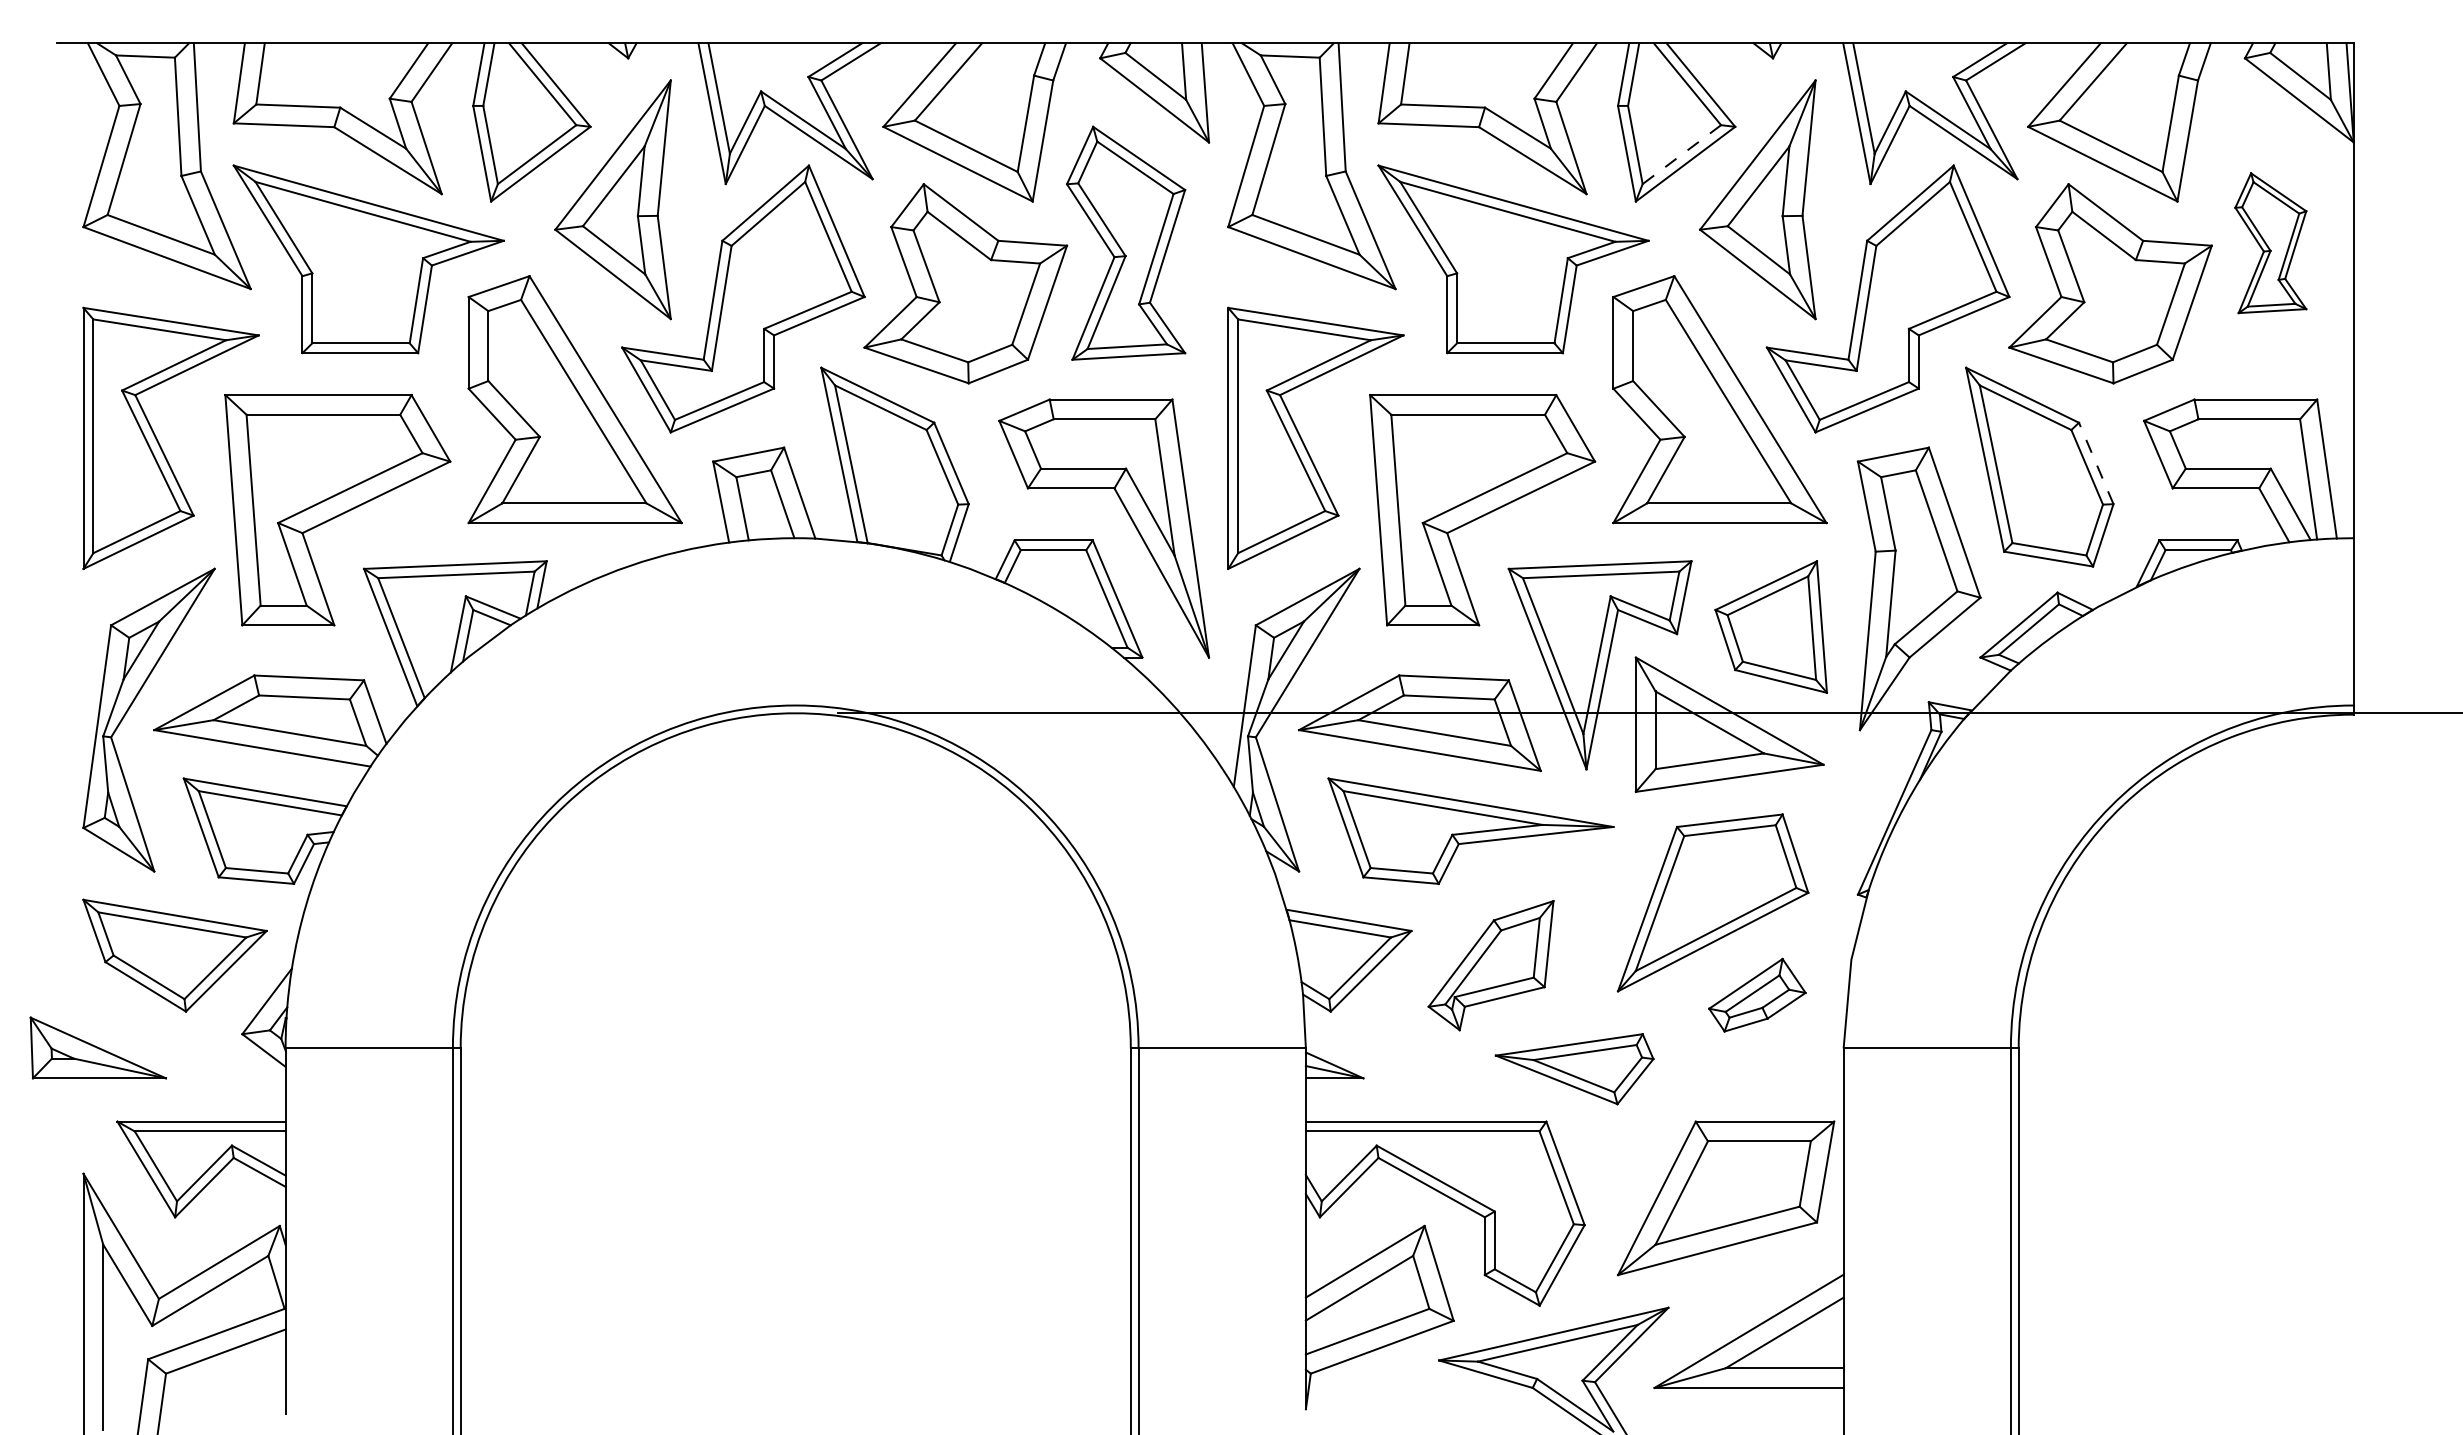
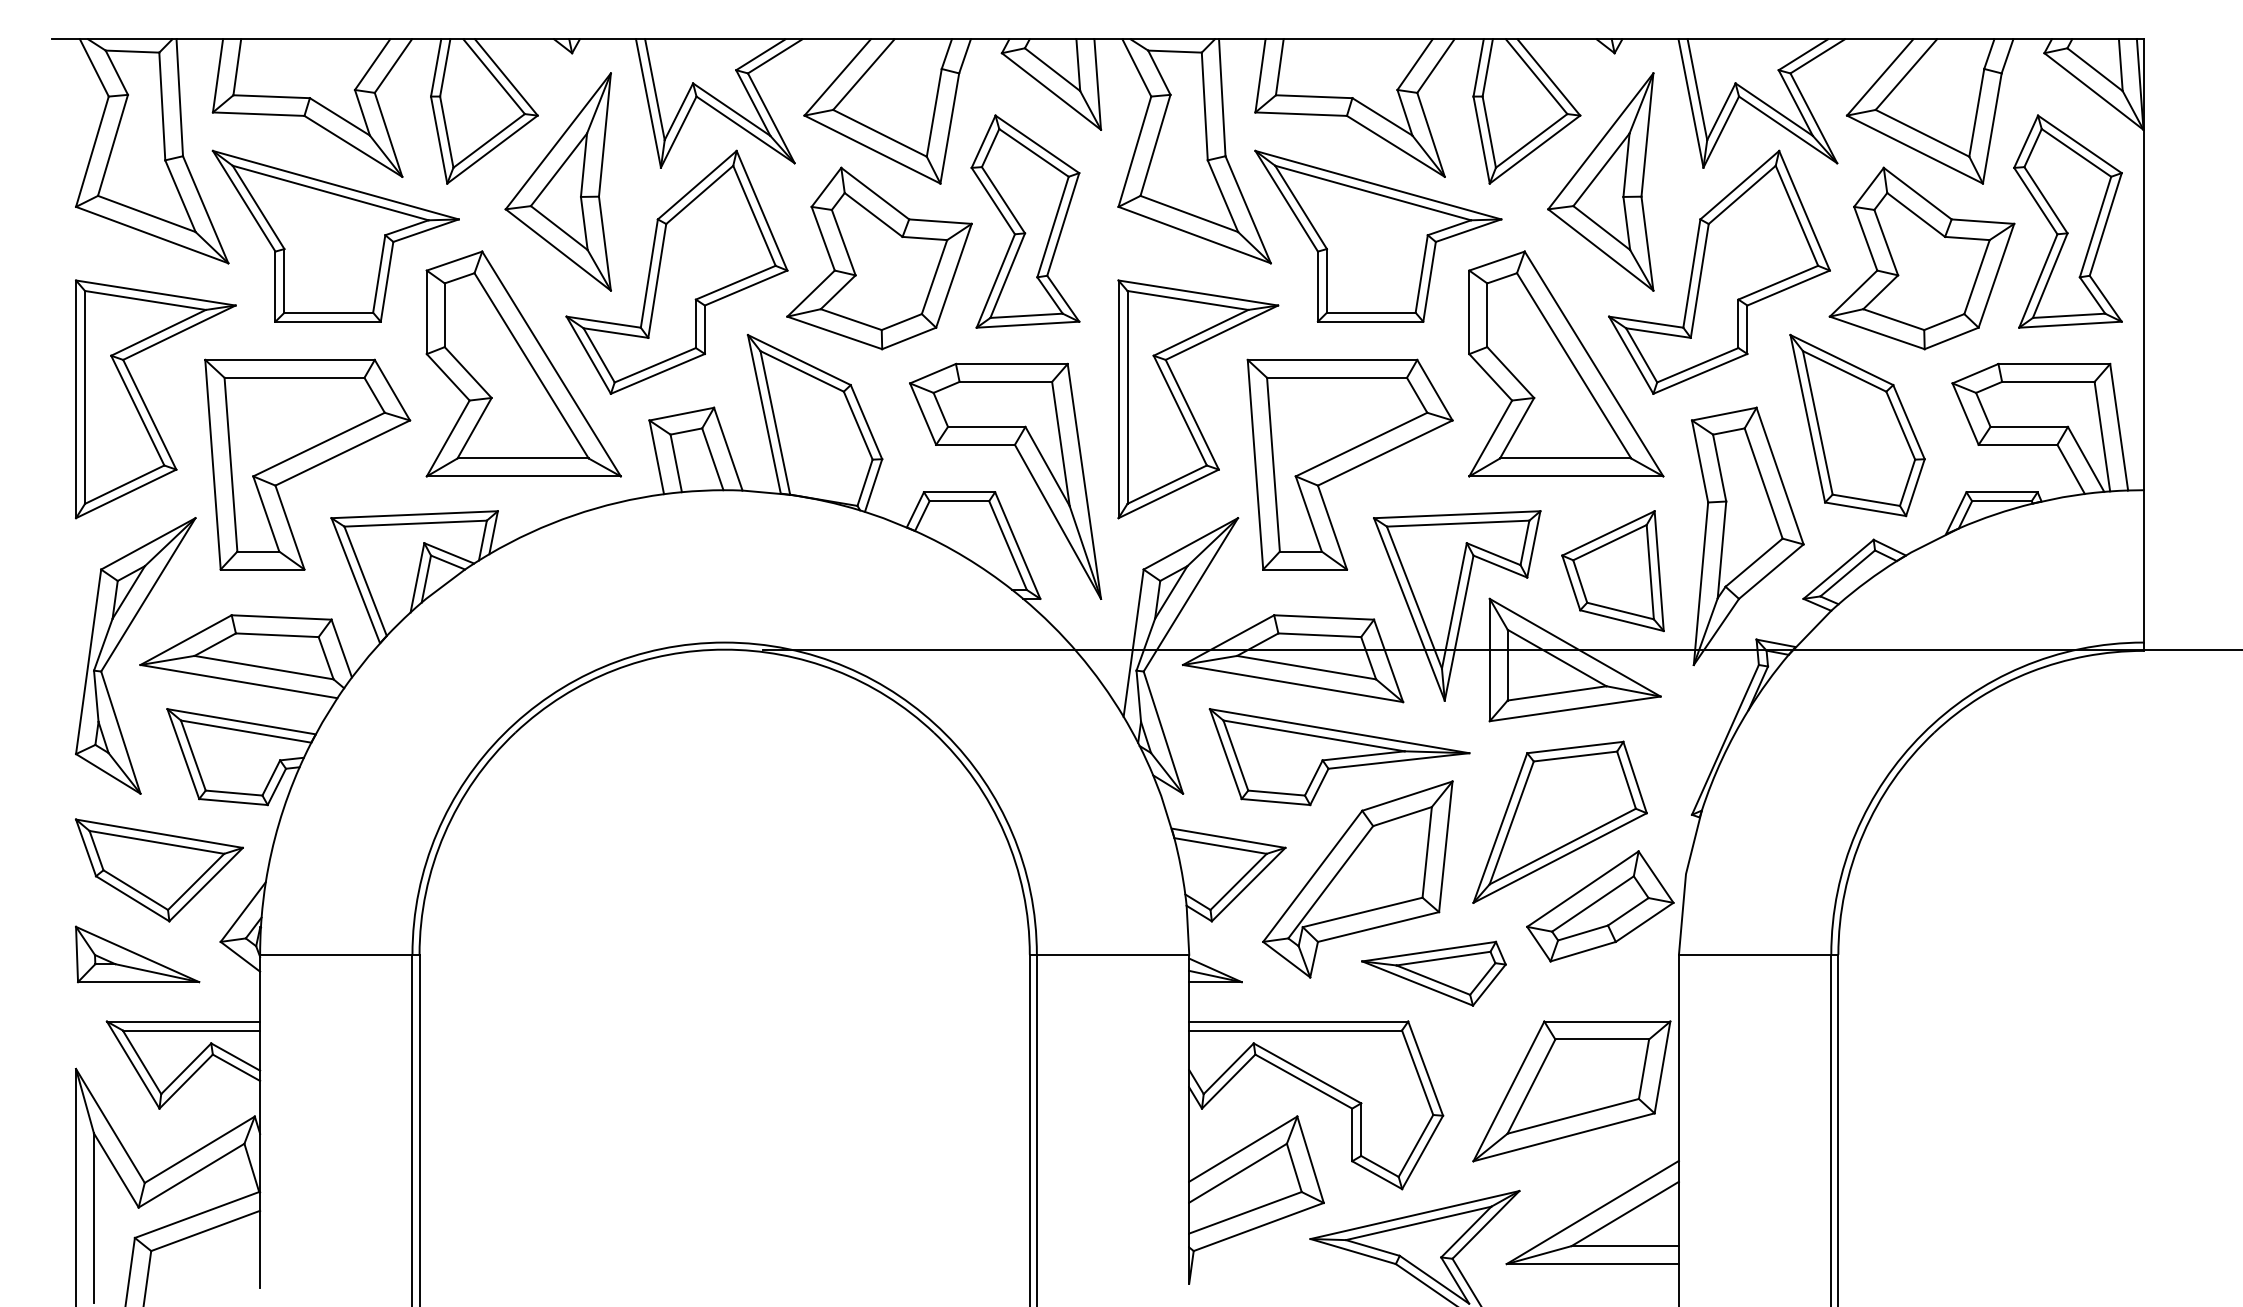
line: (1681, 154) -> (1531, 140), dashed -> solid
part: (2270, 243) -> (2067, 221), size x1.67
line: (2095, 462) -> (1908, 421), dashed -> solid
part: (1490, 965) -> (1357, 879), size x1.67
part: (1757, 995) -> (1600, 906), size x1.67
part: (98, 1048) -> (137, 954), moved

